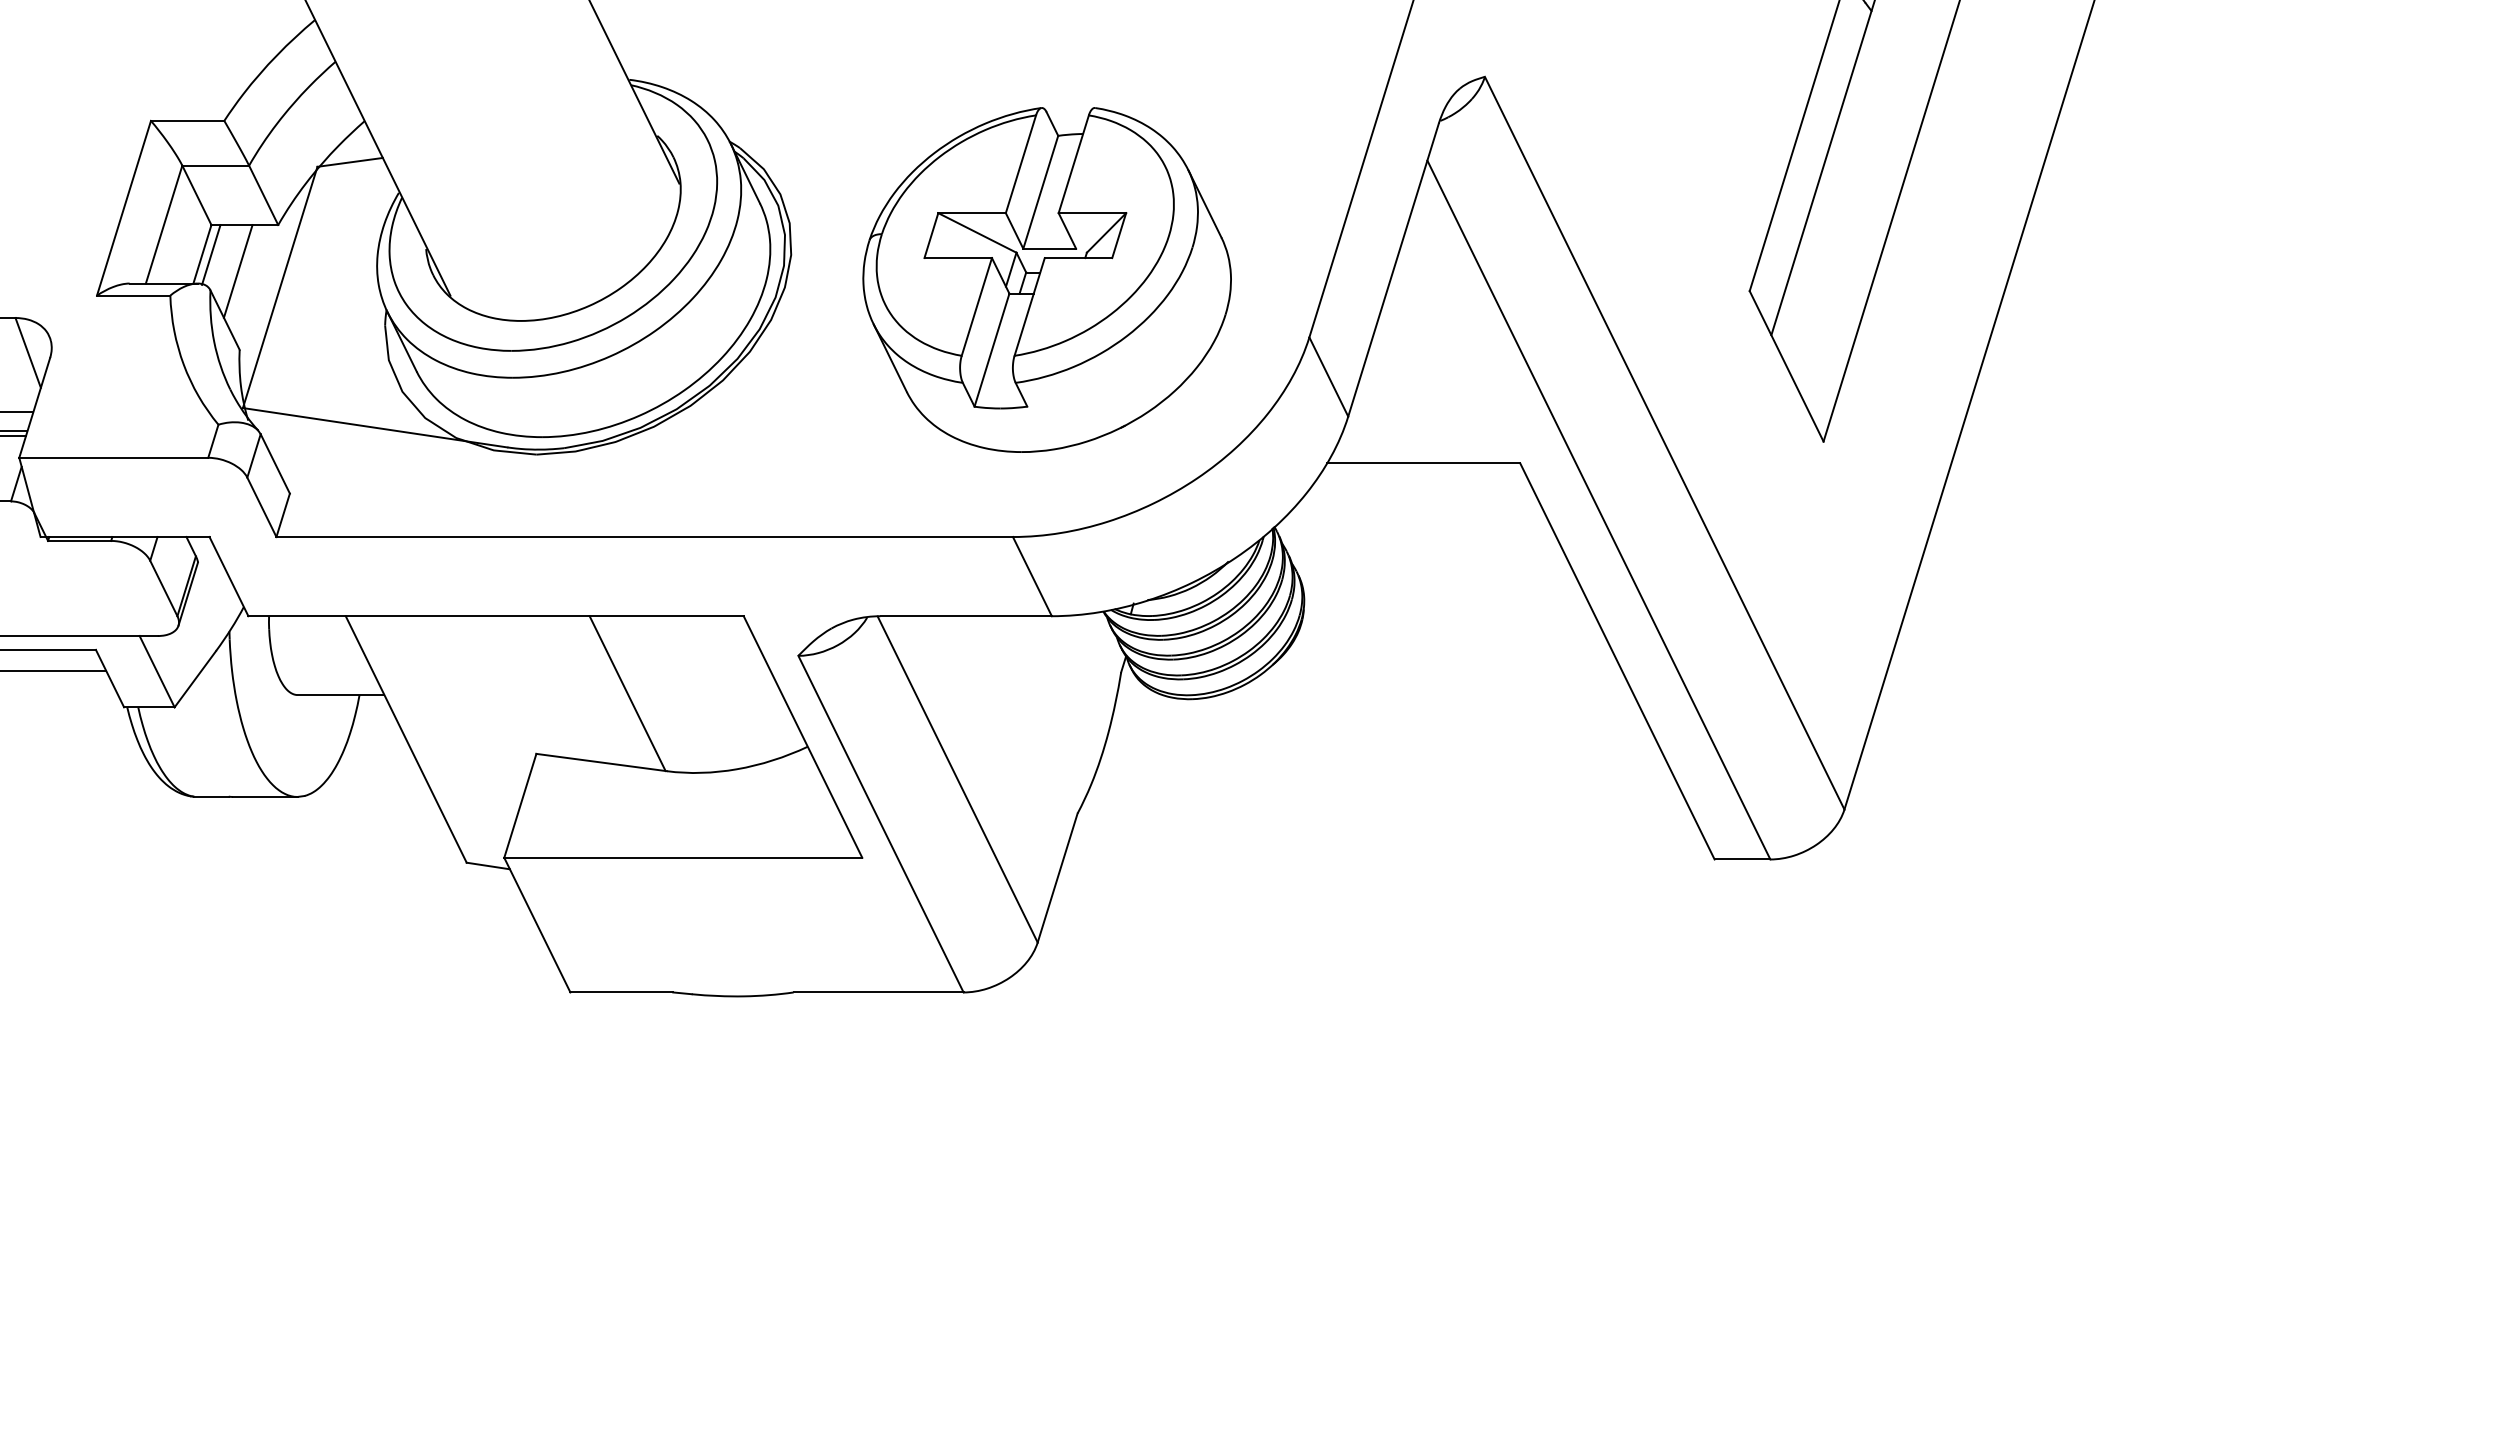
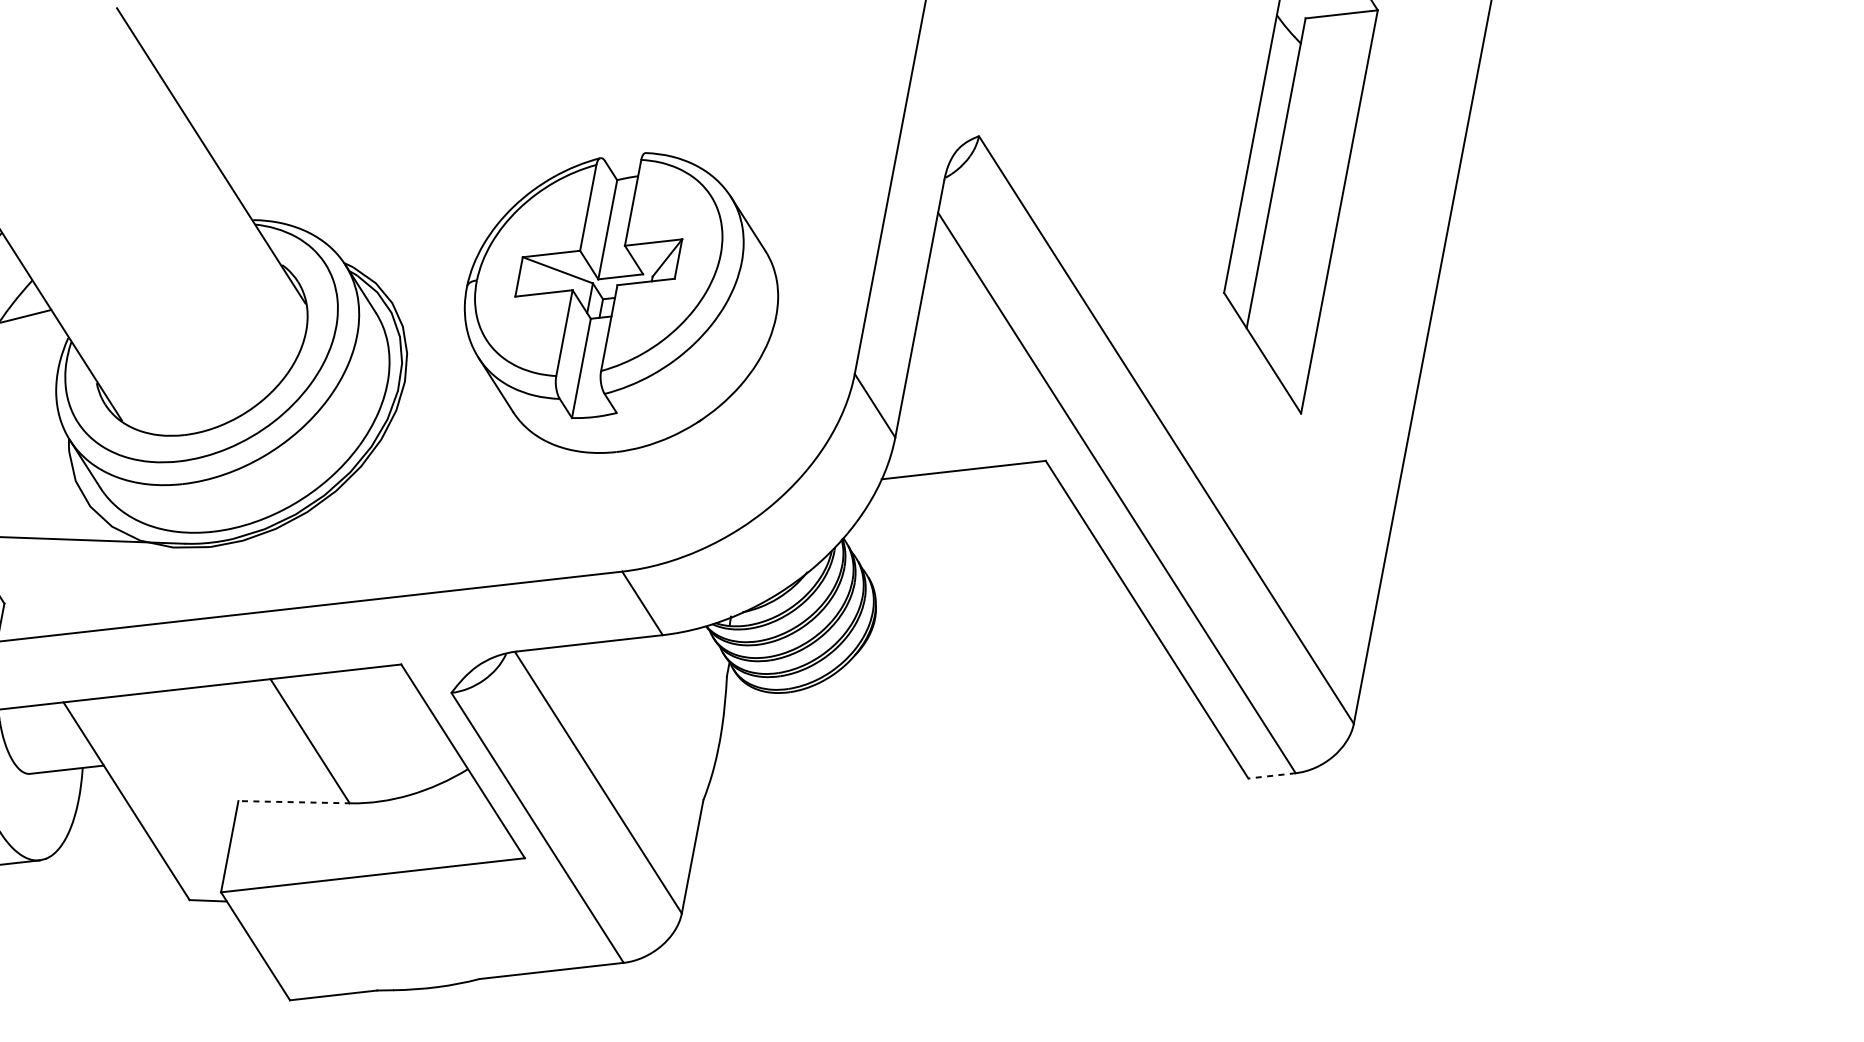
part: (1046, 279) -> (620, 303), moved
line: (601, 762) -> (294, 802), solid -> dashed
line: (1742, 859) -> (1272, 775), solid -> dashed

